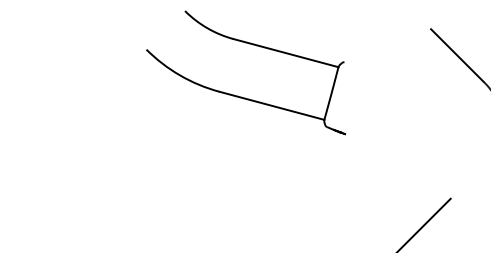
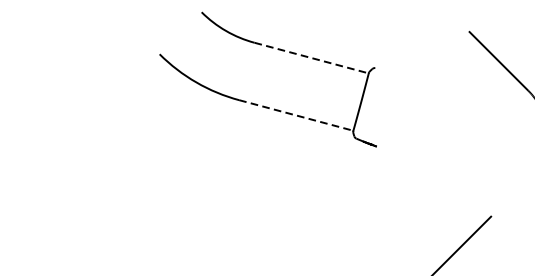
line: (286, 53) -> (312, 58), solid -> dashed
line: (272, 105) -> (296, 115), solid -> dashed

